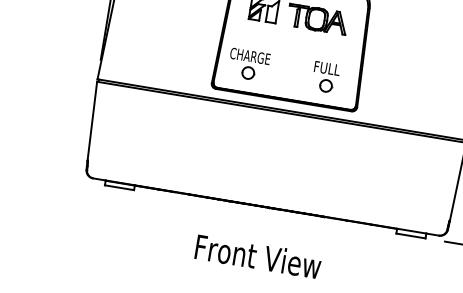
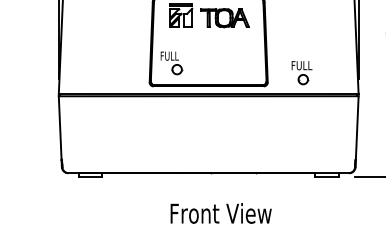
text: (250, 55) -> (176, 55), CHARGE -> FULL
part: (325, 78) -> (301, 73), moved
text: (257, 256) -> (220, 213), moved

